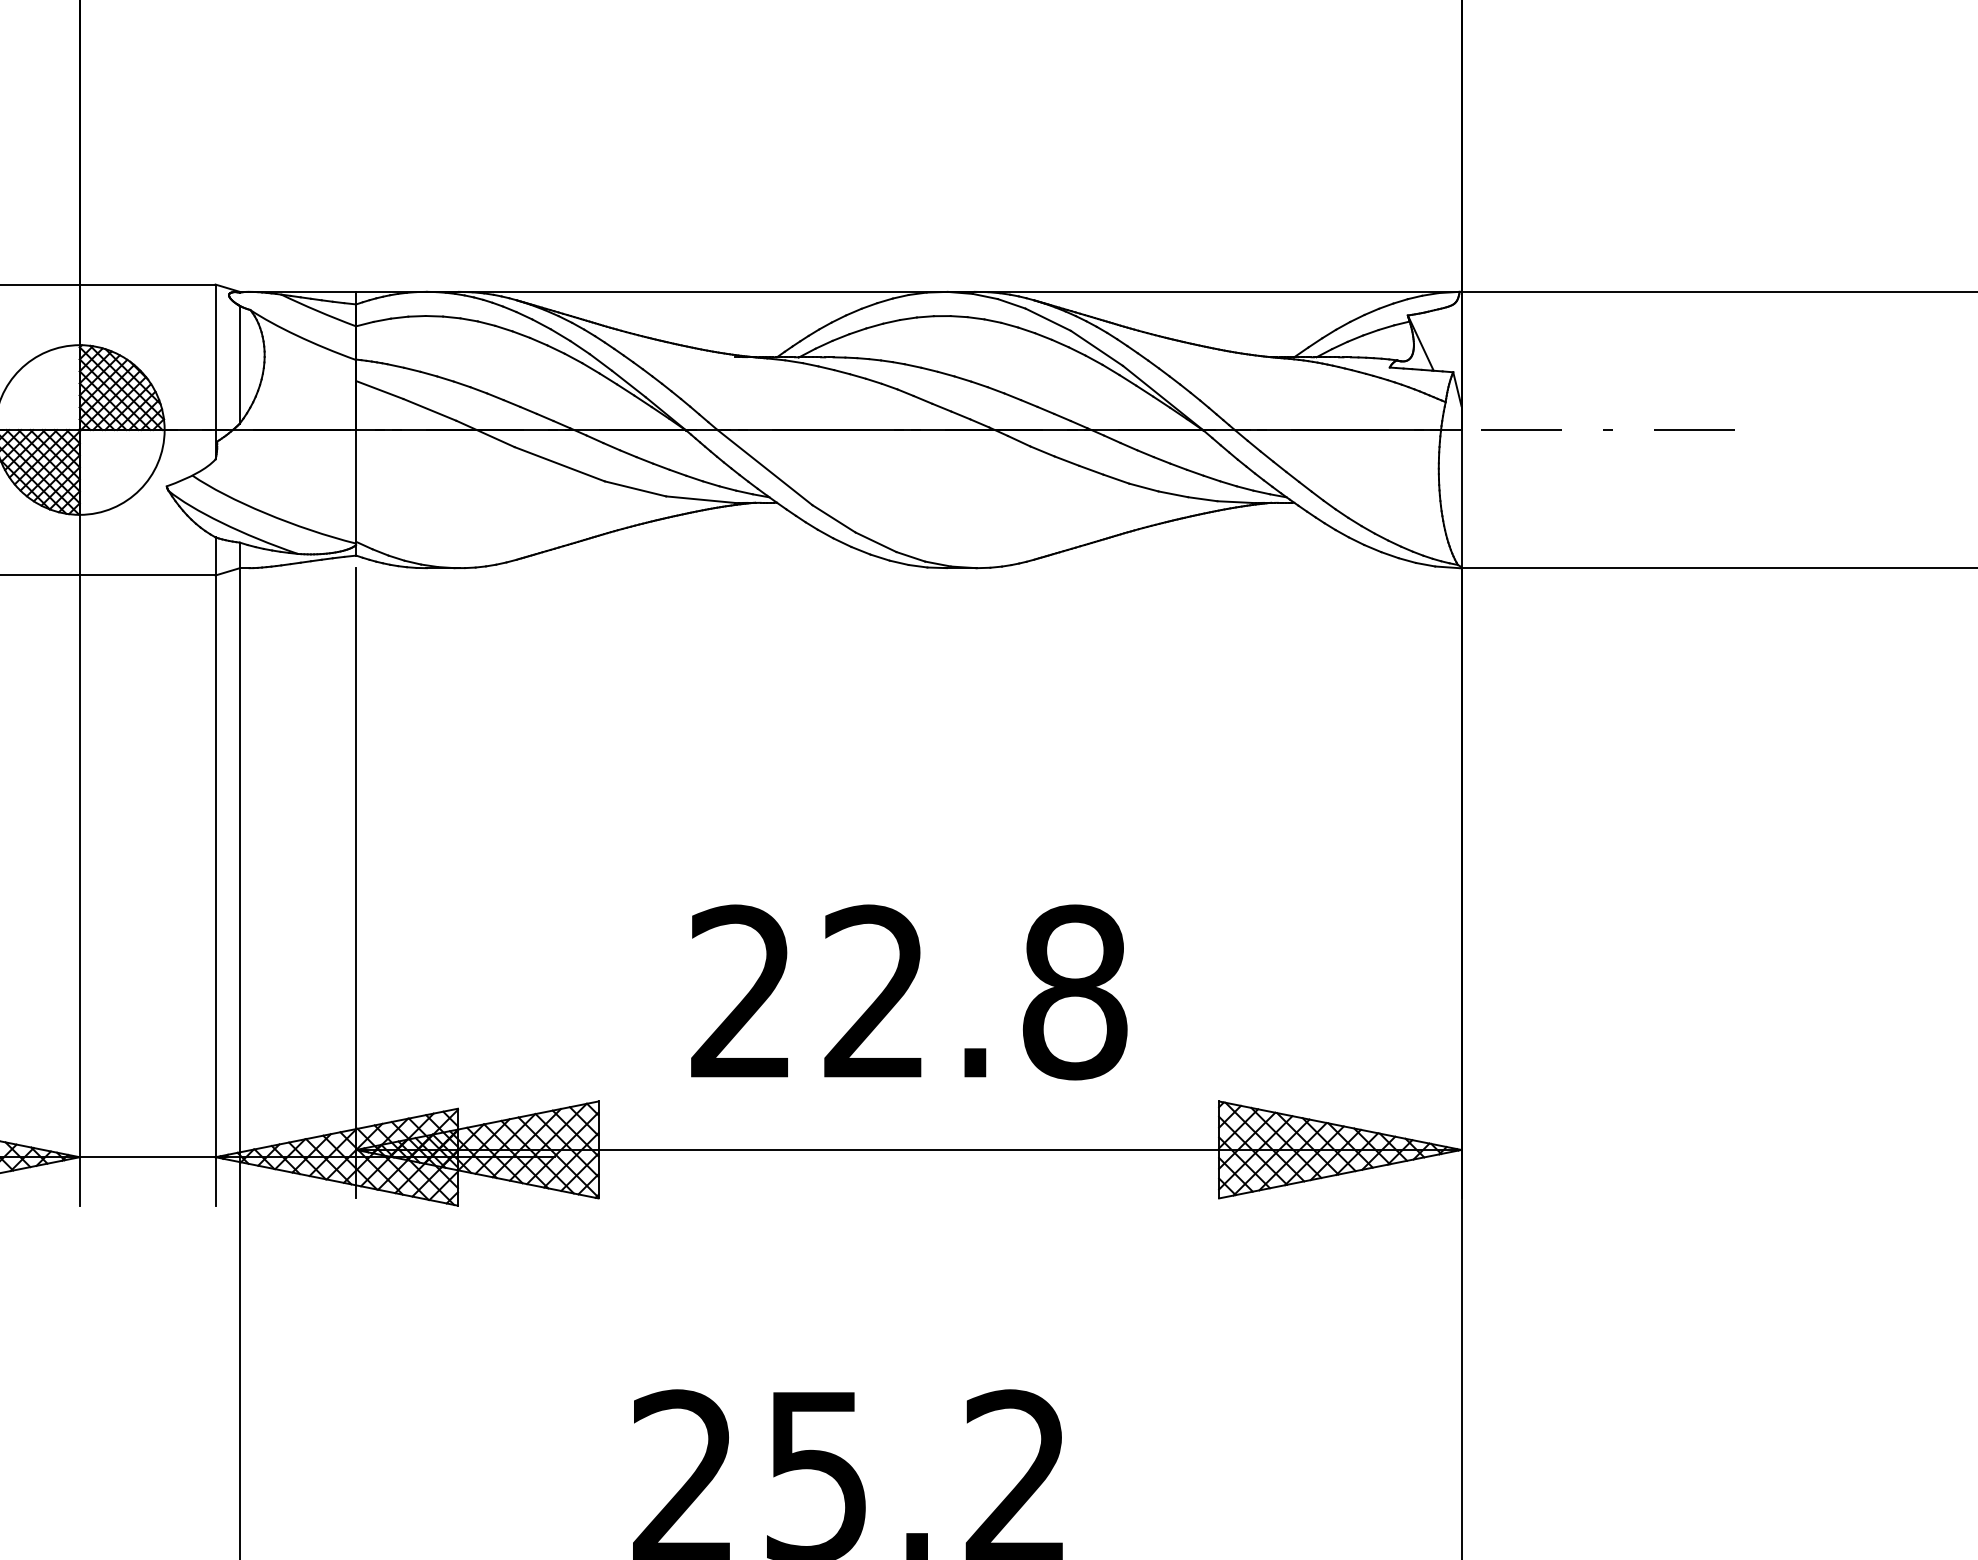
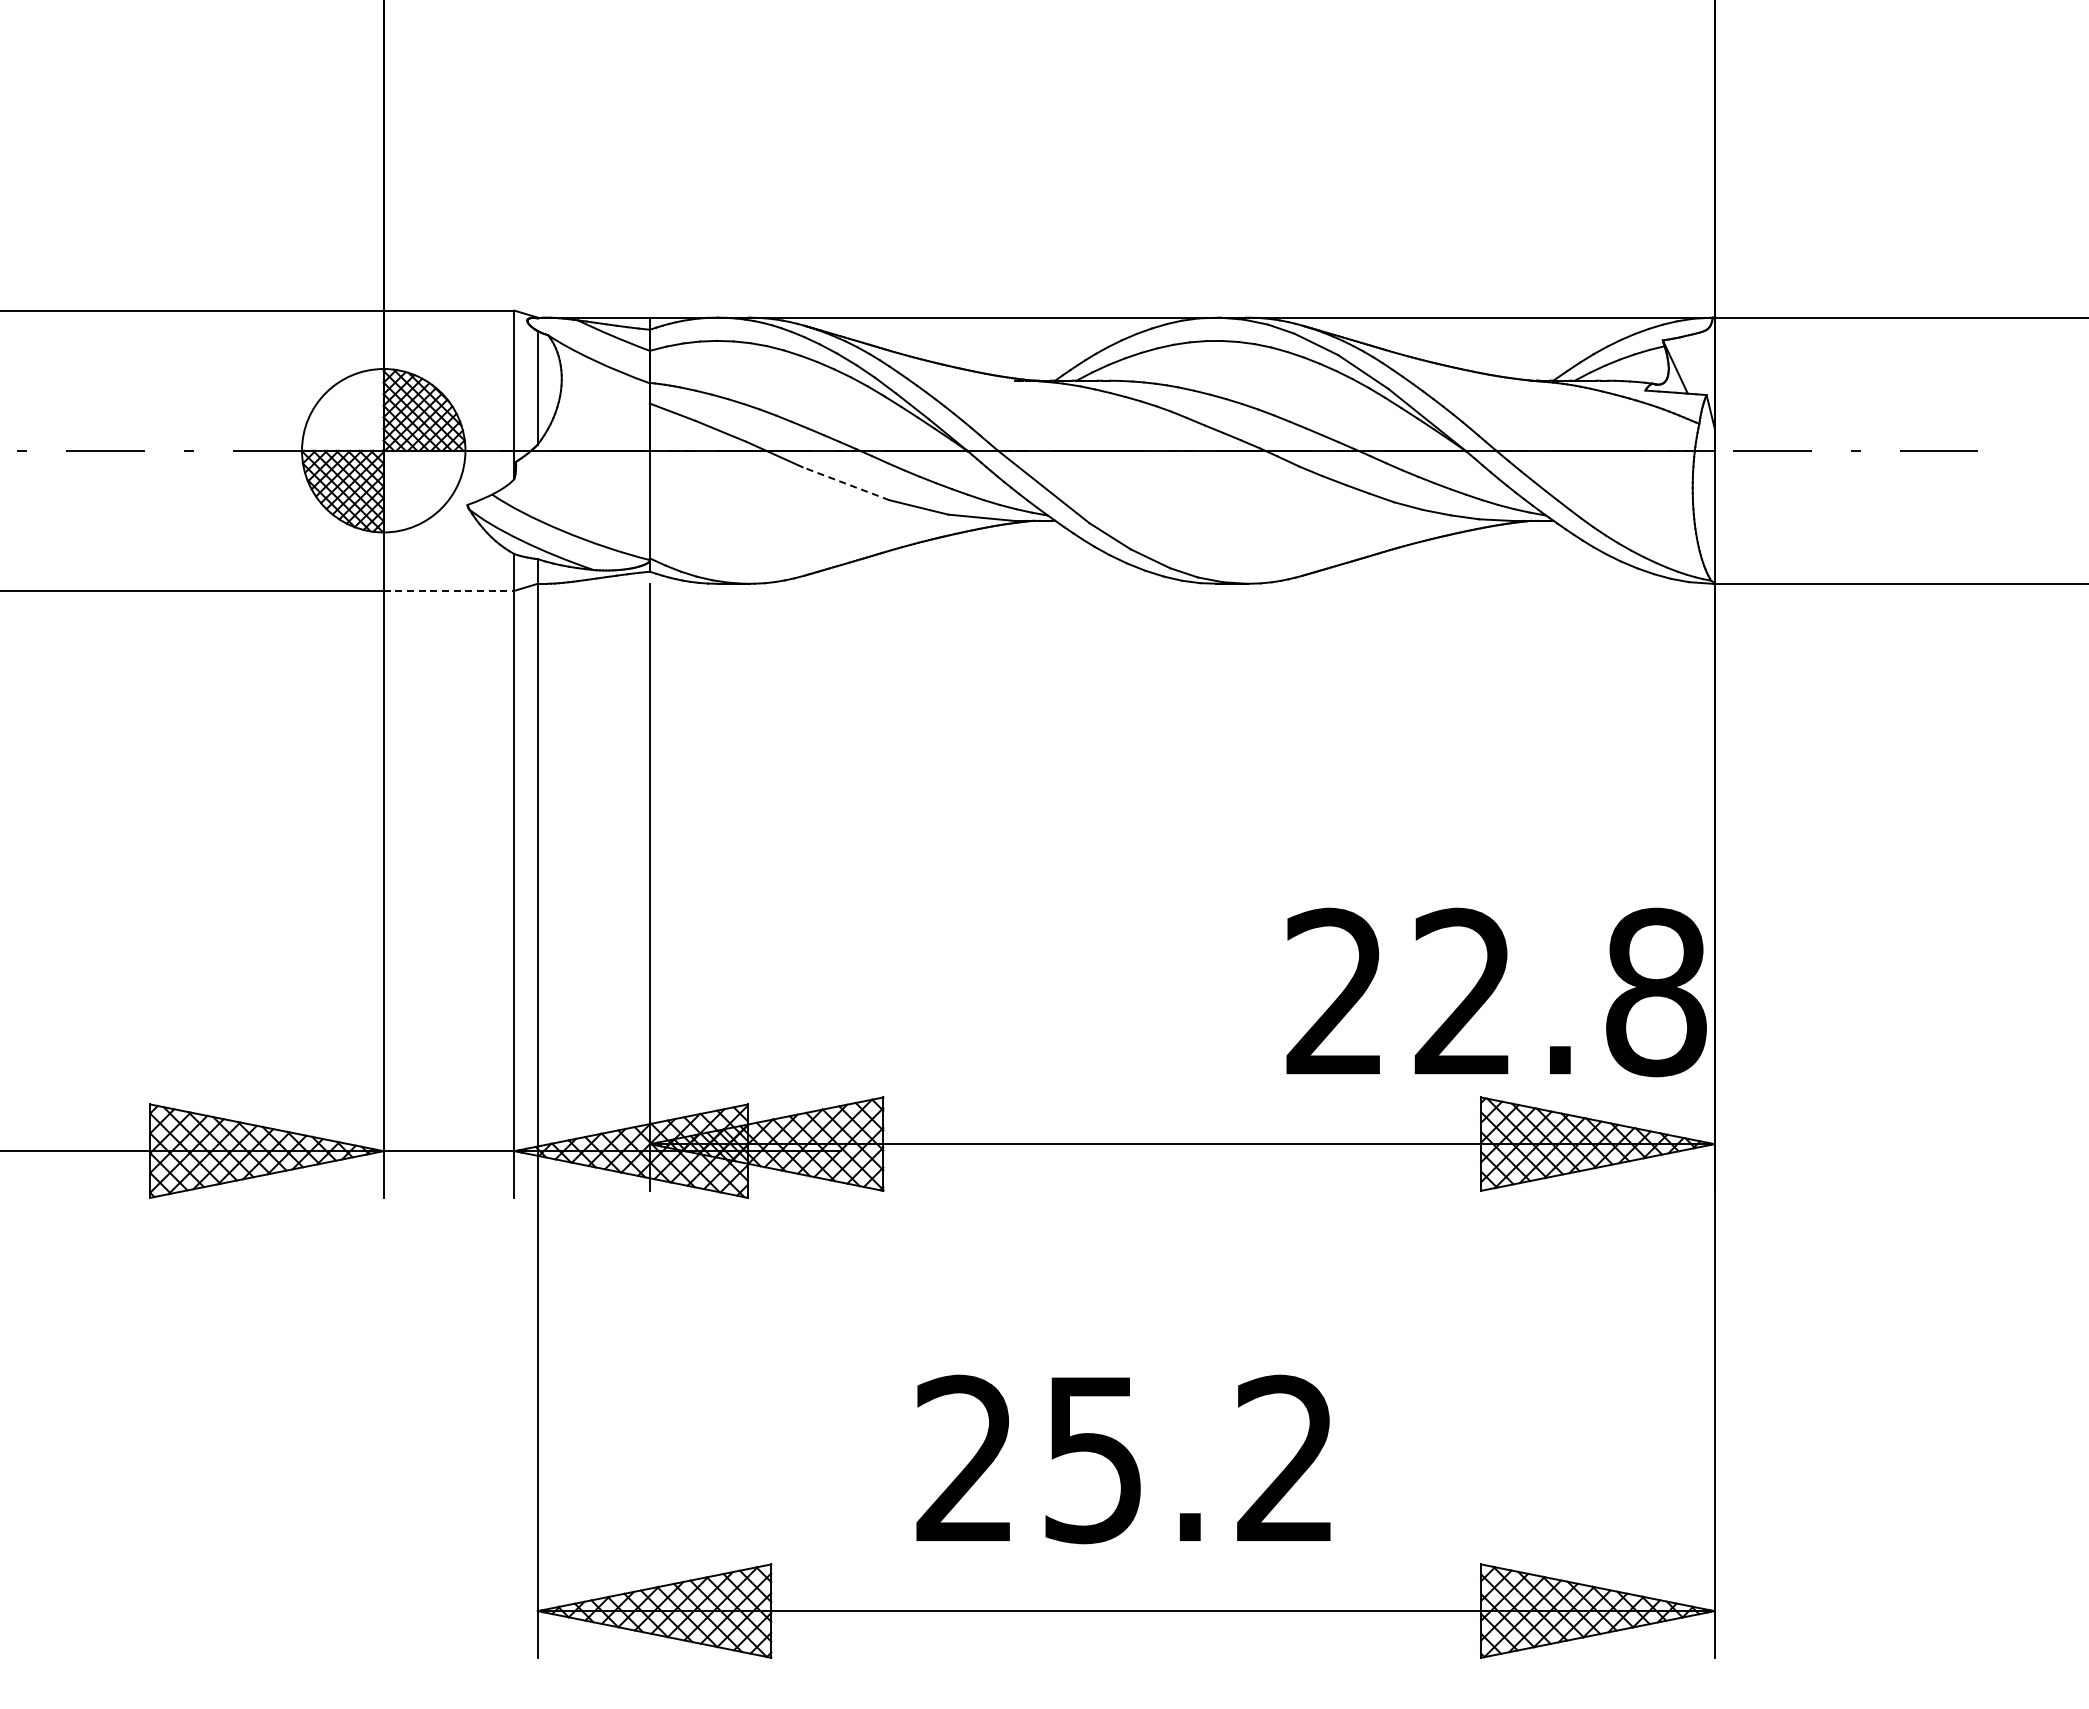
line: (559, 464) -> (845, 483), solid -> dashed
line: (148, 575) -> (449, 590), solid -> dashed
text: (909, 992) -> (1496, 992), moved

